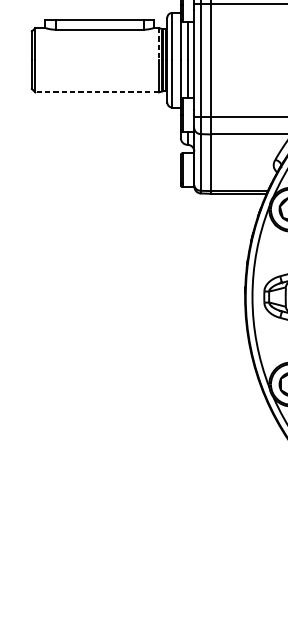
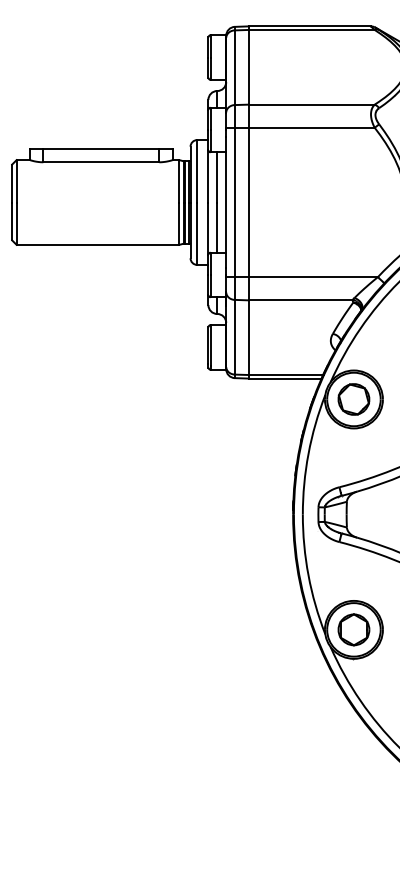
line: (158, 44) -> (179, 181), dashed -> solid
line: (96, 92) -> (97, 244), dashed -> solid

